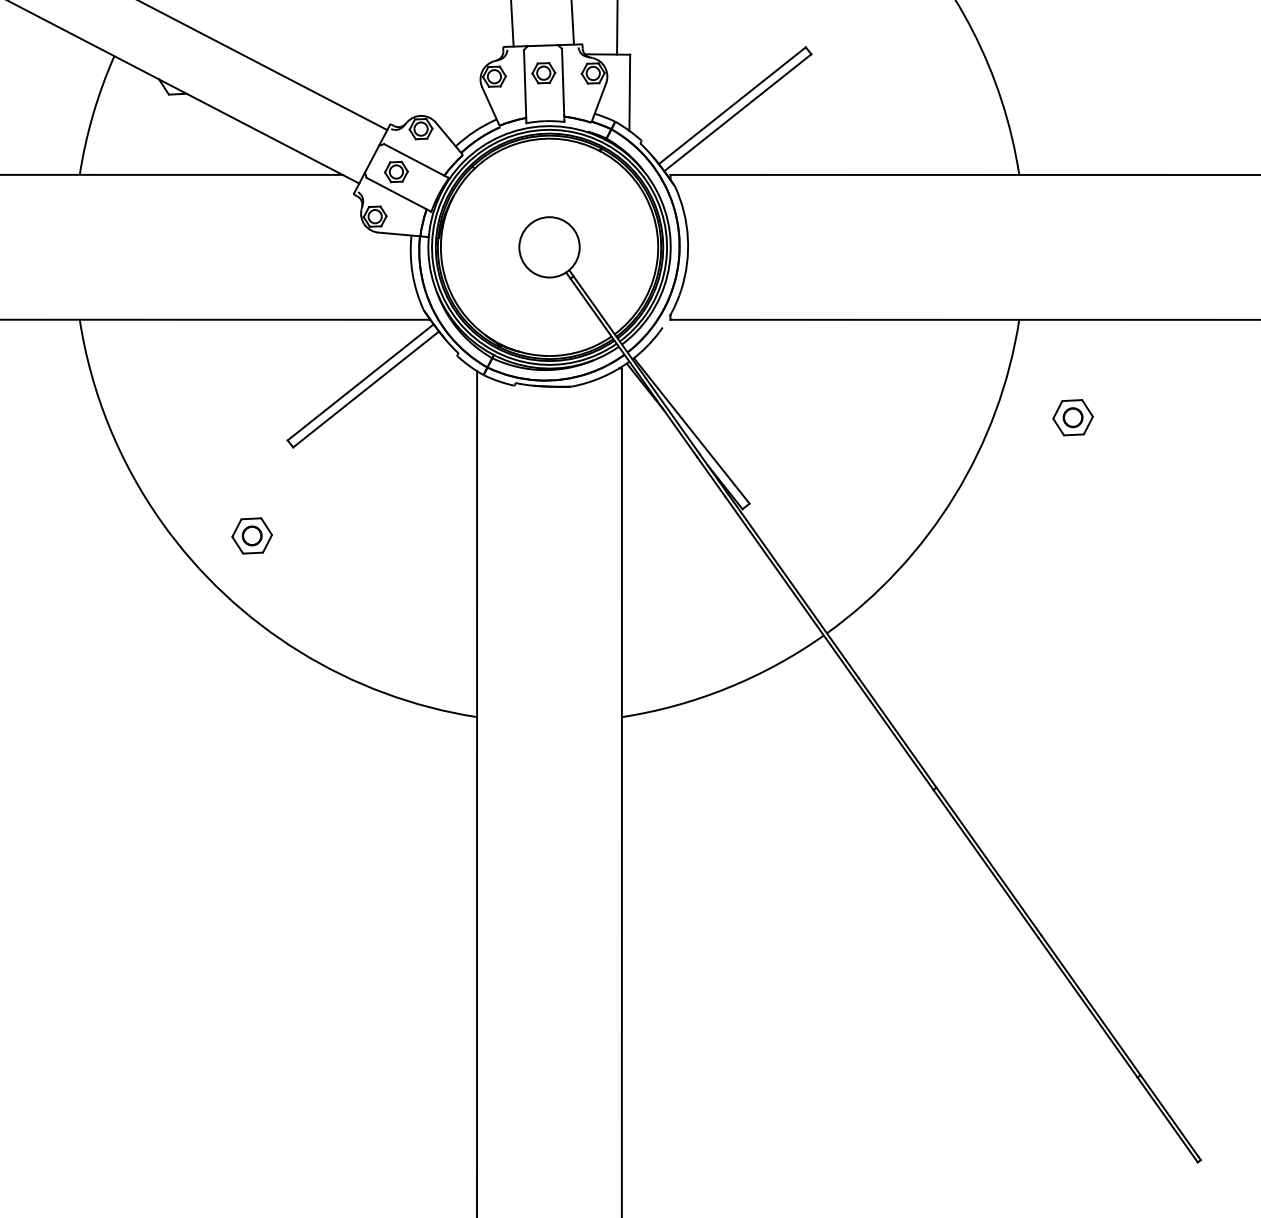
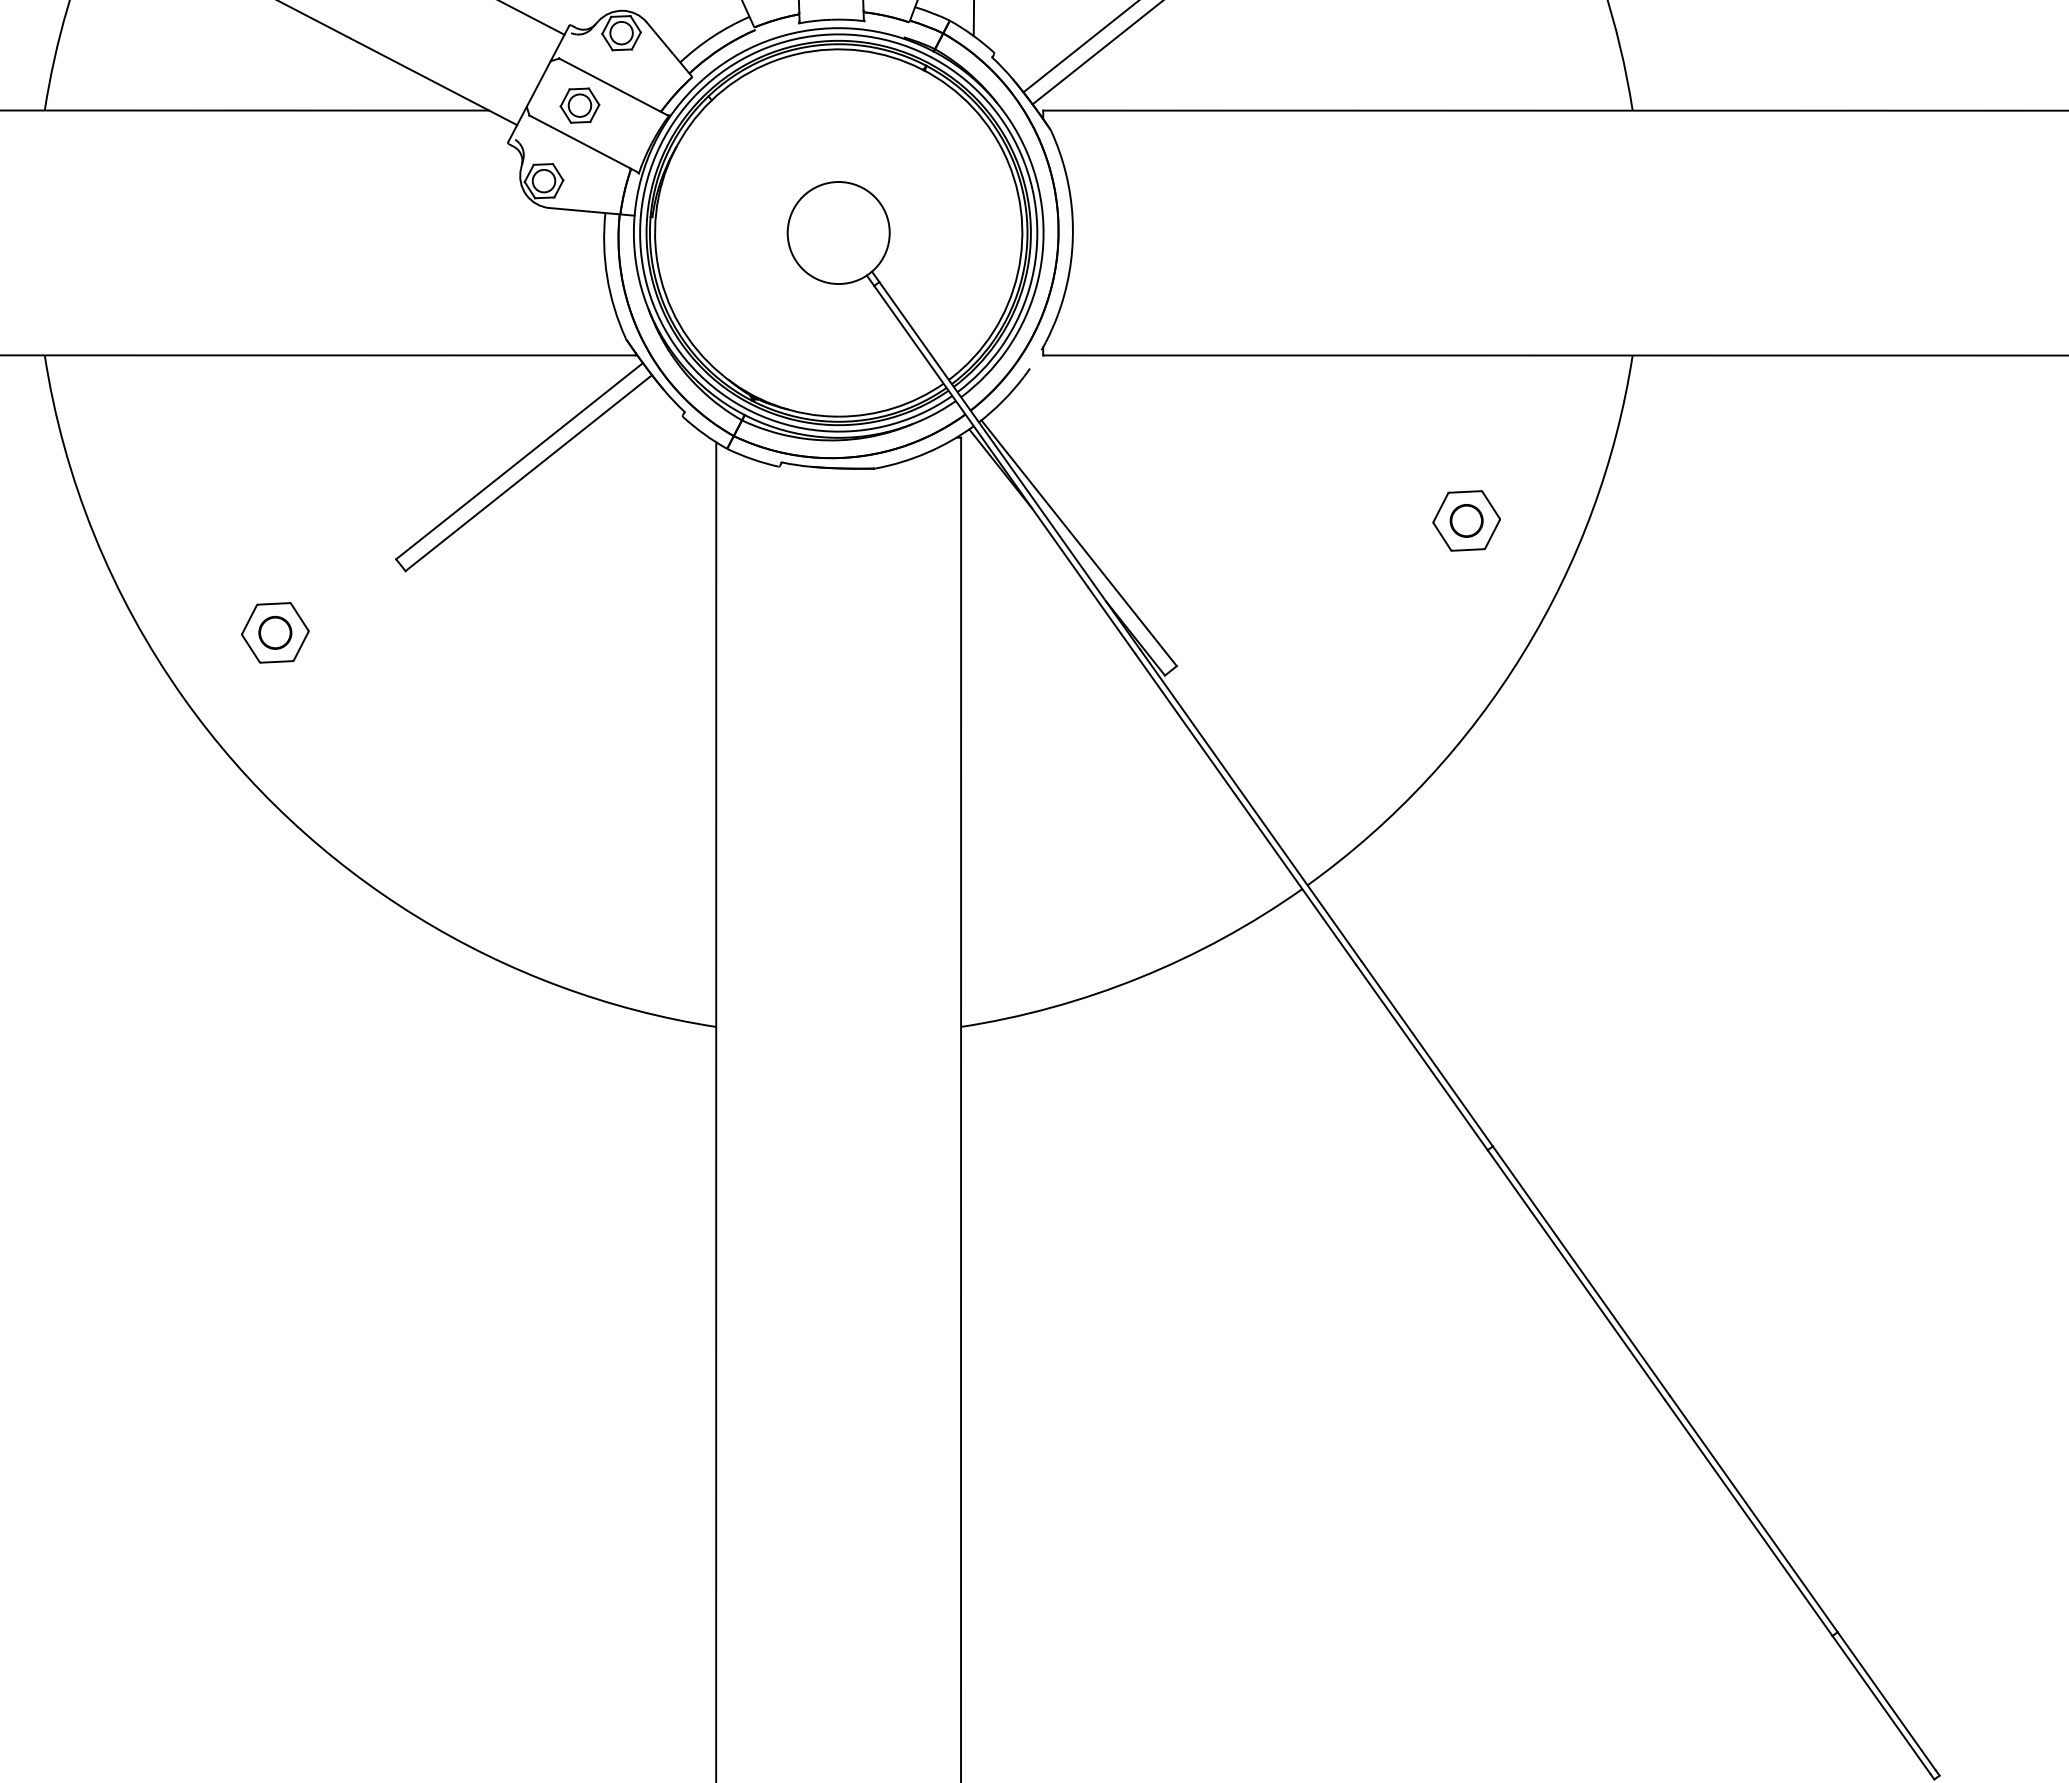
part: (1072, 417) -> (1465, 520), moved
part: (251, 535) -> (274, 632), moved

